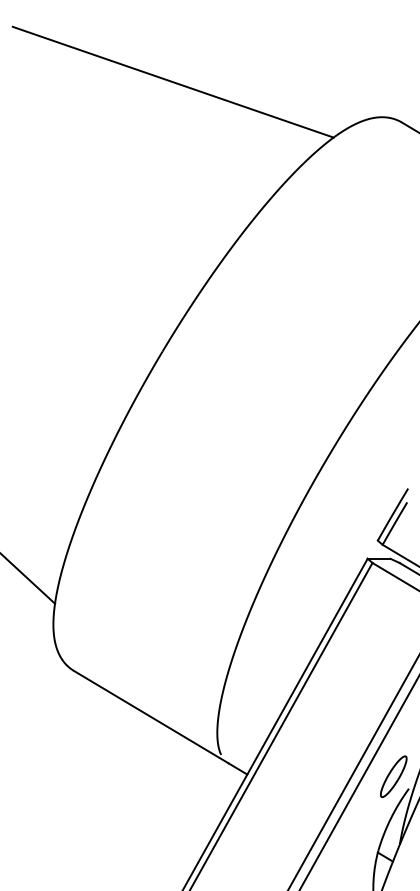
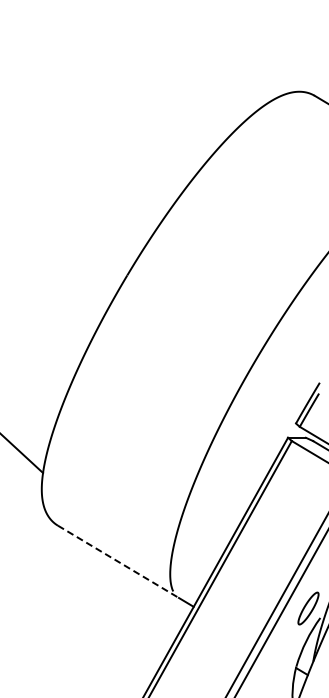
line: (172, 81) -> (135, 63), removed
line: (151, 717) -> (118, 562), solid -> dashed

